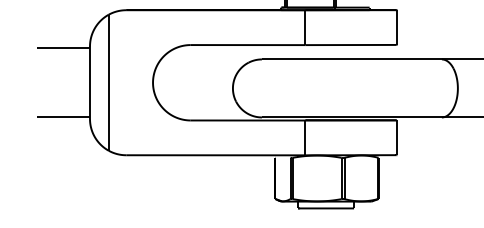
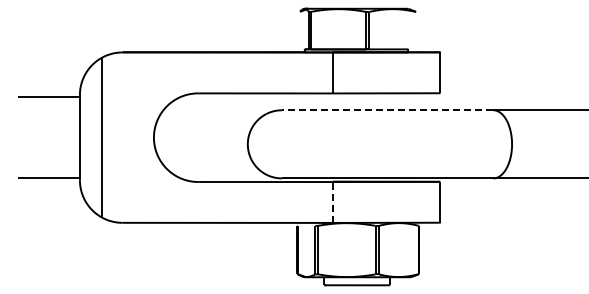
line: (351, 59) -> (387, 110), solid -> dashed
line: (305, 137) -> (332, 201), solid -> dashed

